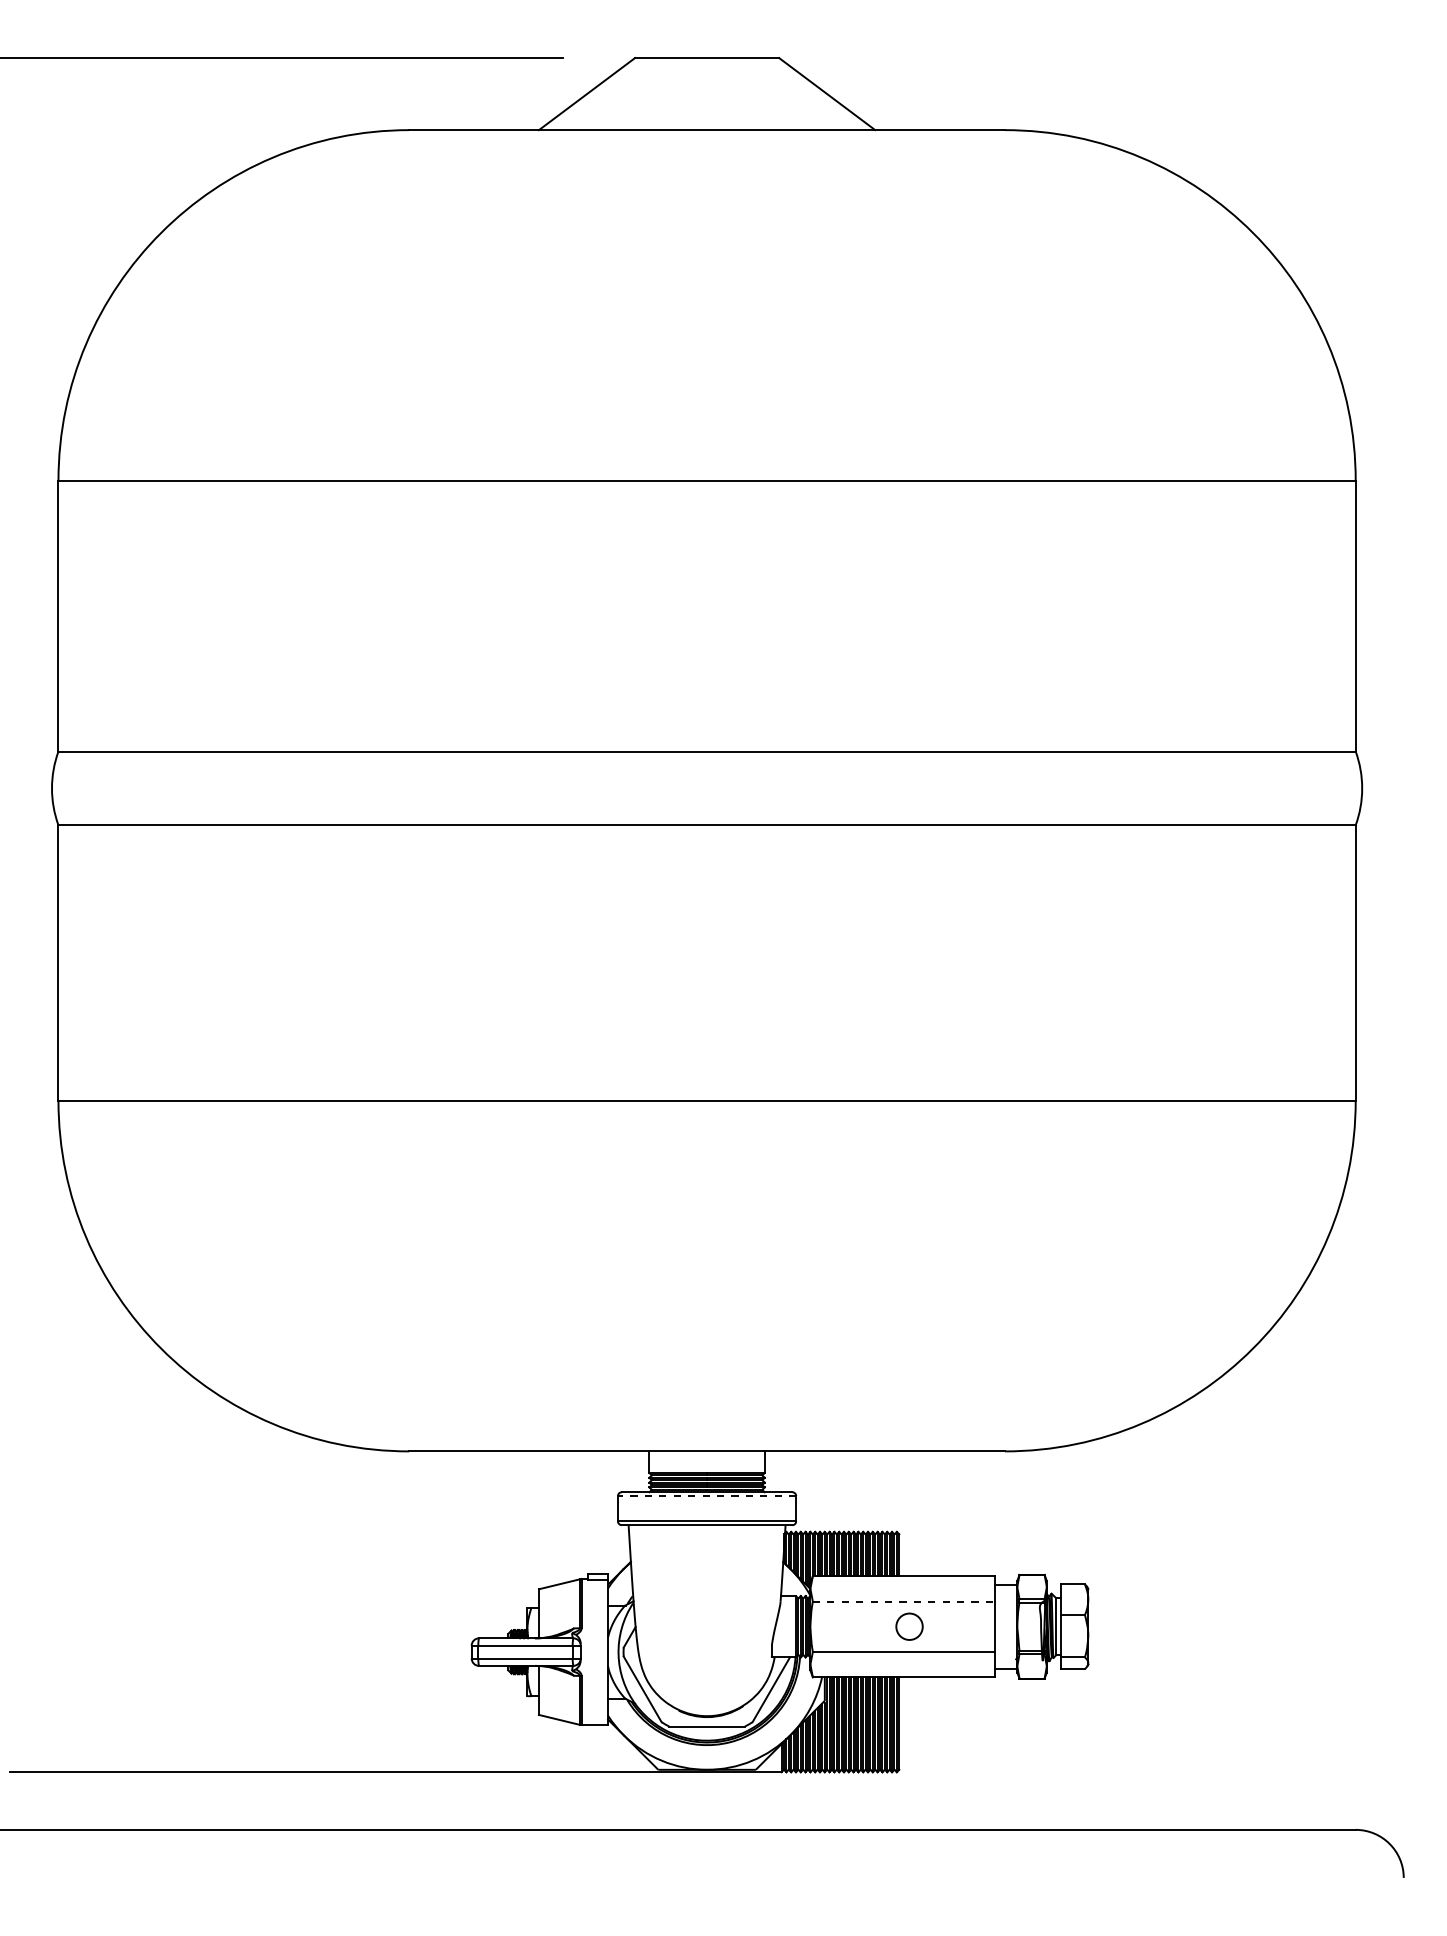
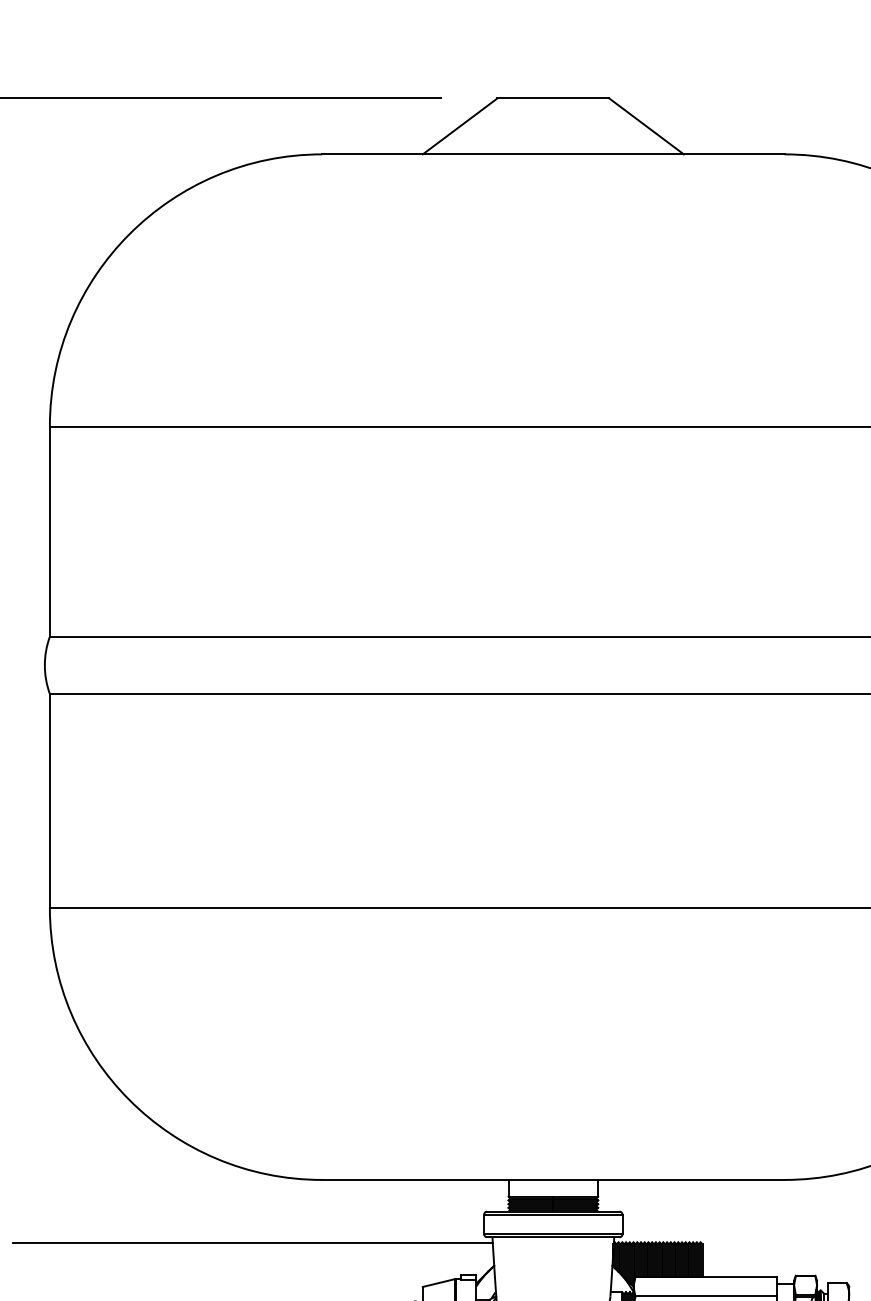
line: (706, 1496) -> (552, 1214), dashed -> solid
line: (319, 1531) -> (252, 1242), added
line: (904, 1601) -> (706, 1296), dashed -> solid

